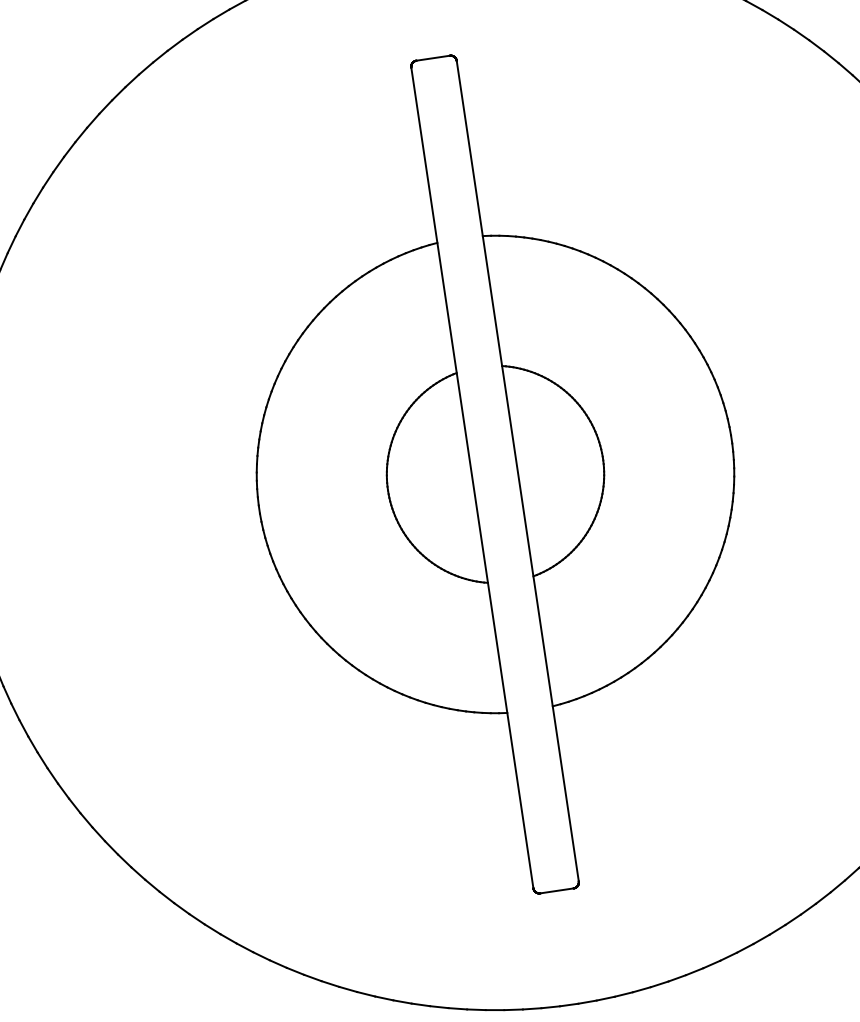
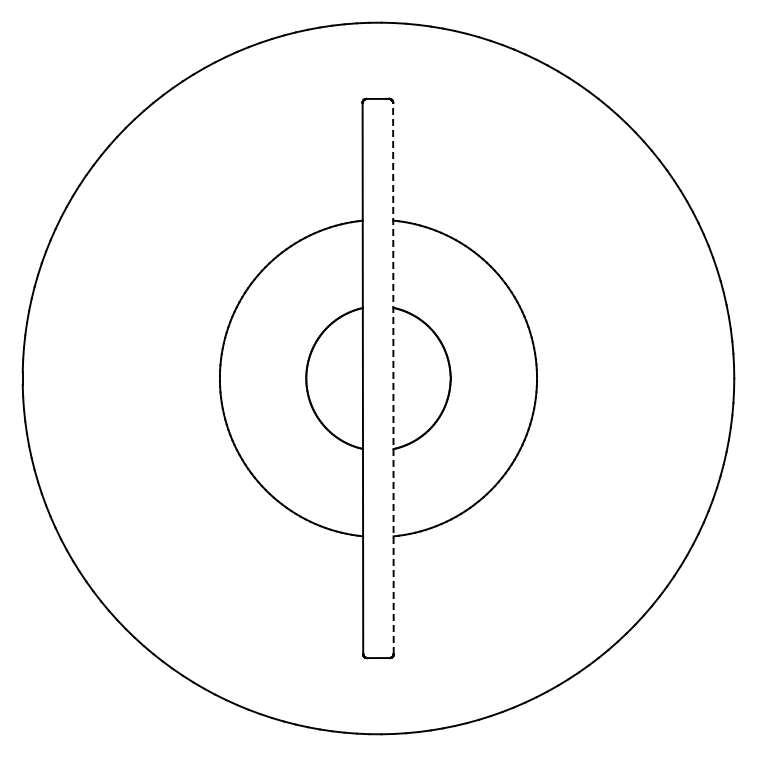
line: (517, 469) -> (393, 377), solid -> dashed

